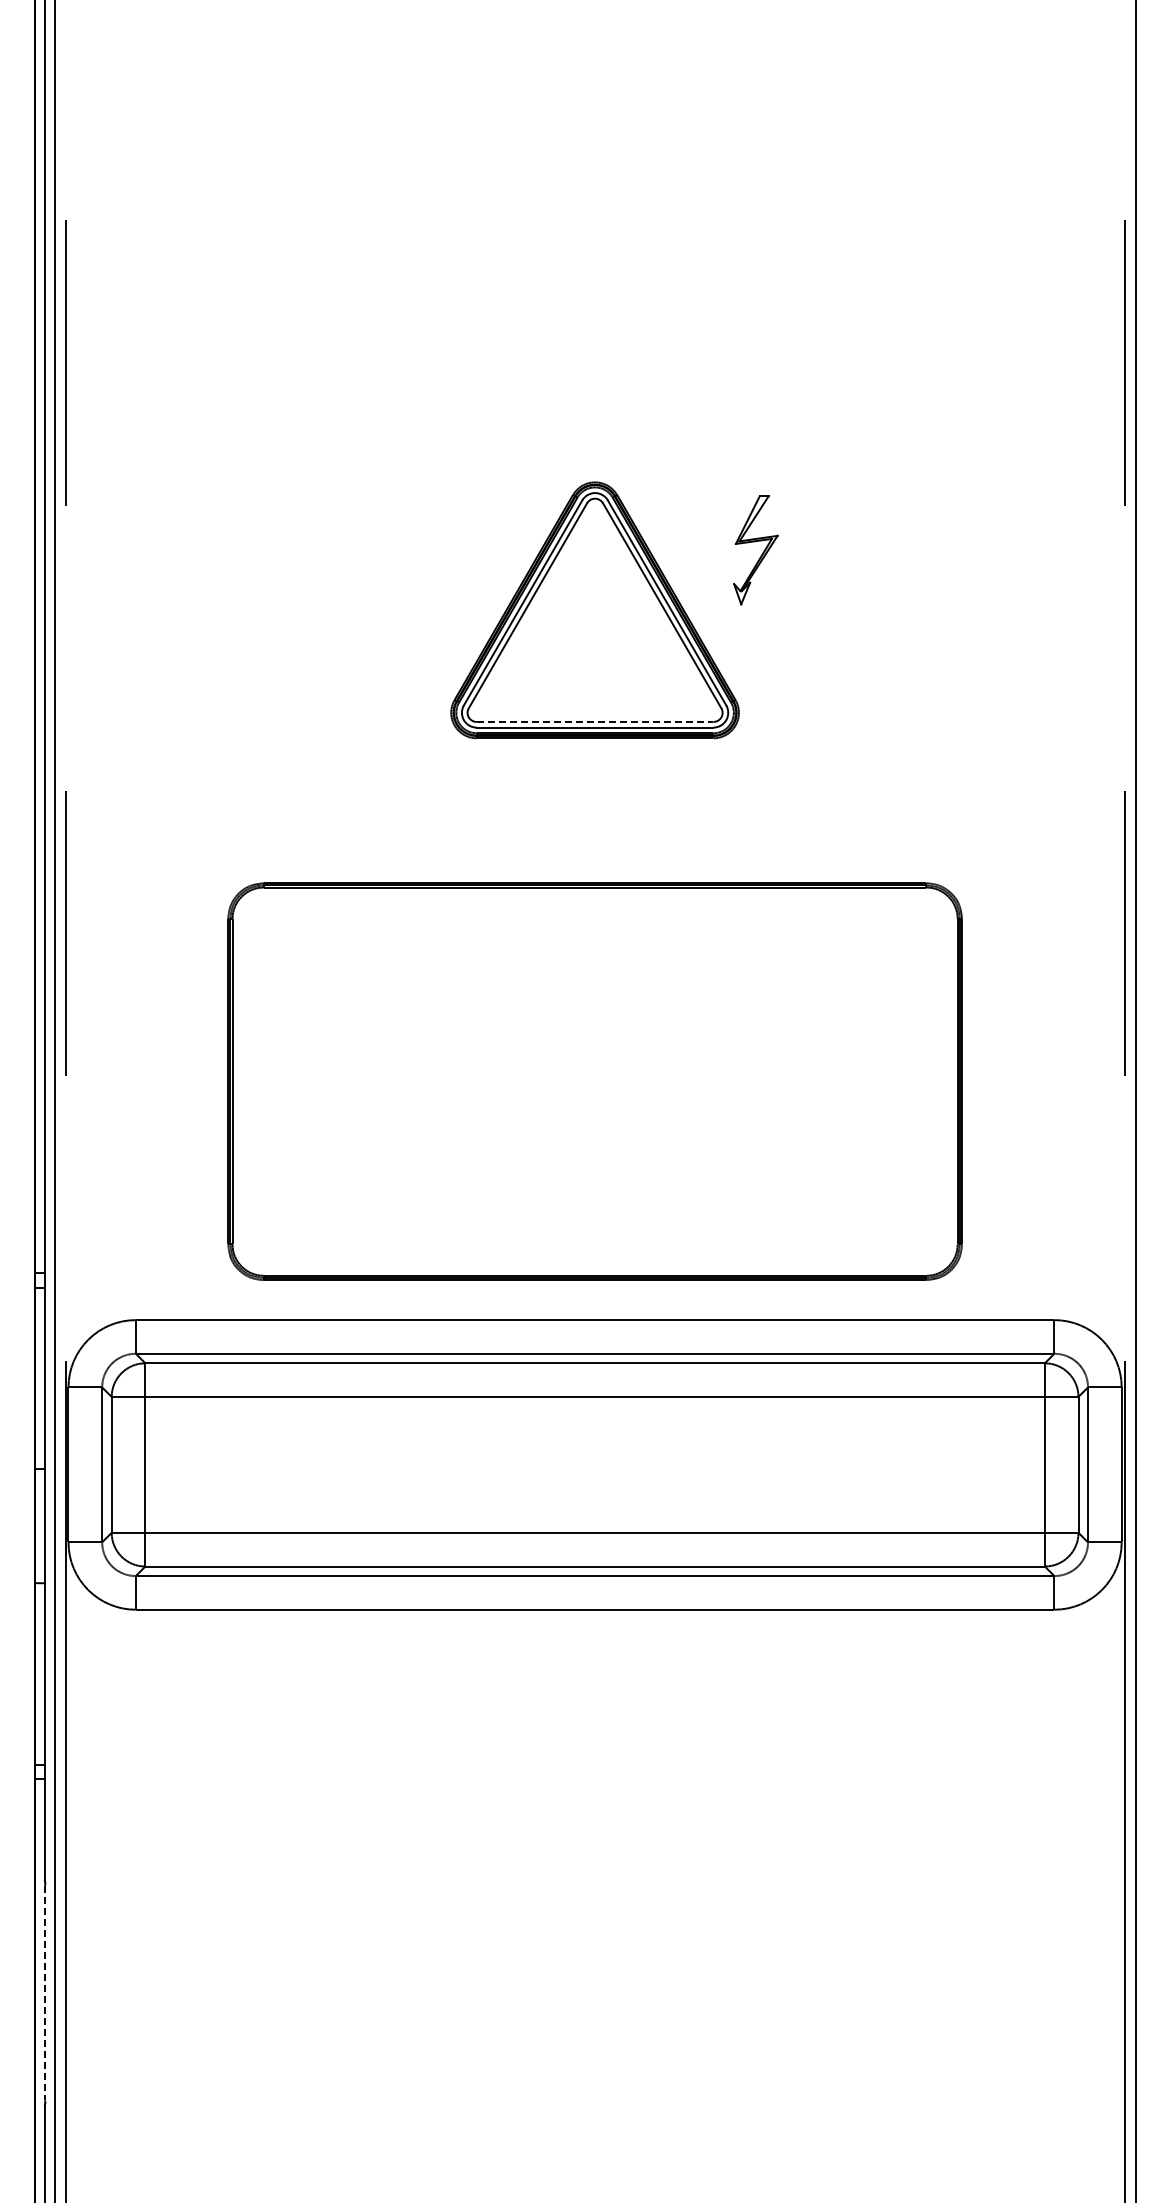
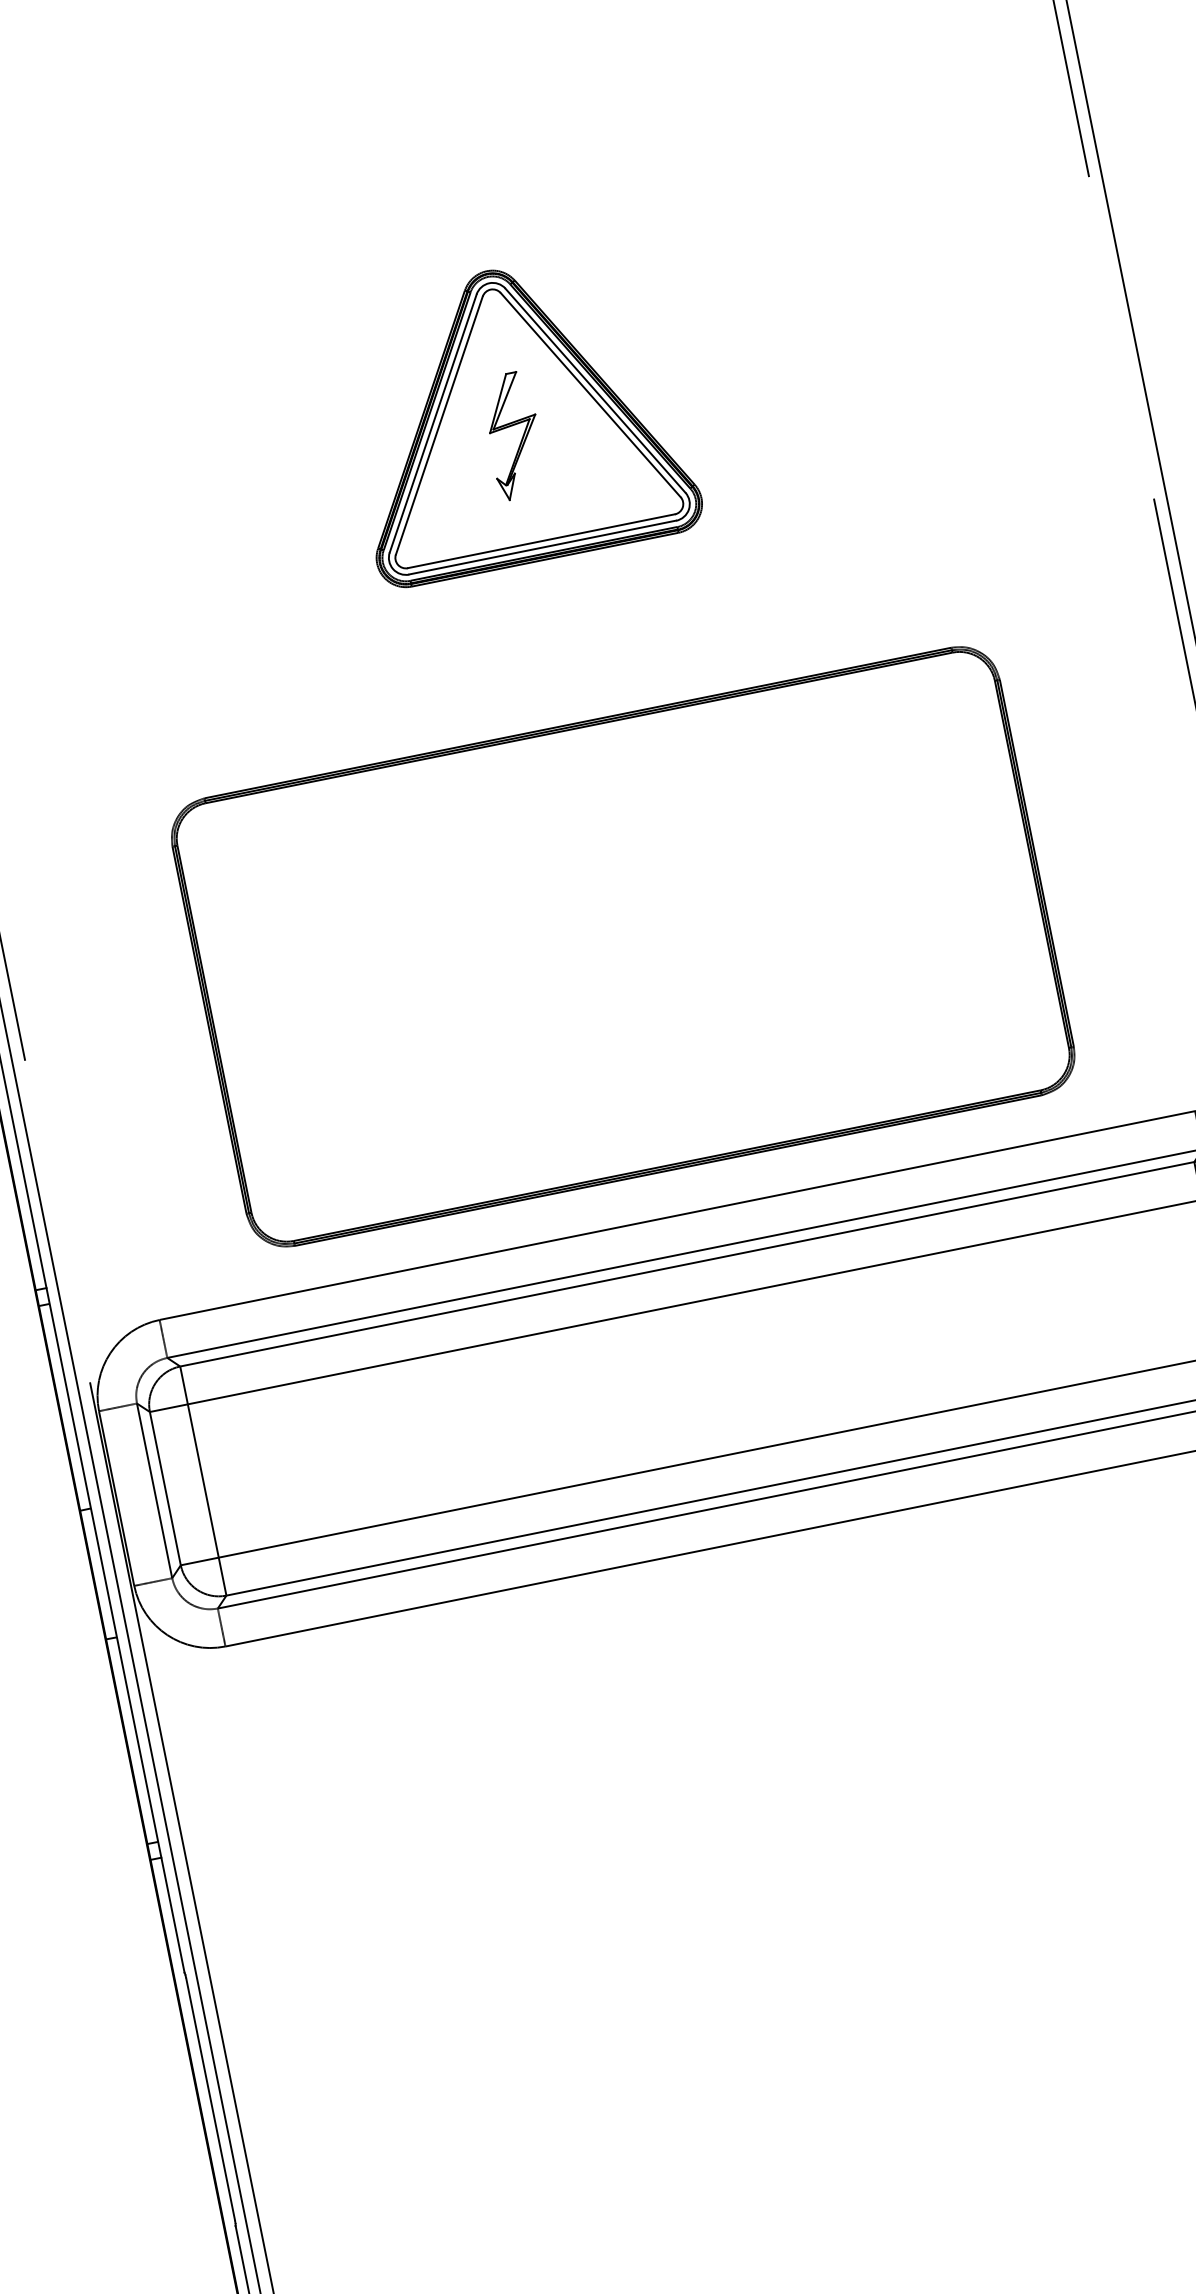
part: (760, 555) -> (520, 440), moved
line: (595, 721) -> (541, 540), dashed -> solid
line: (45, 1993) -> (210, 2099), dashed -> solid

